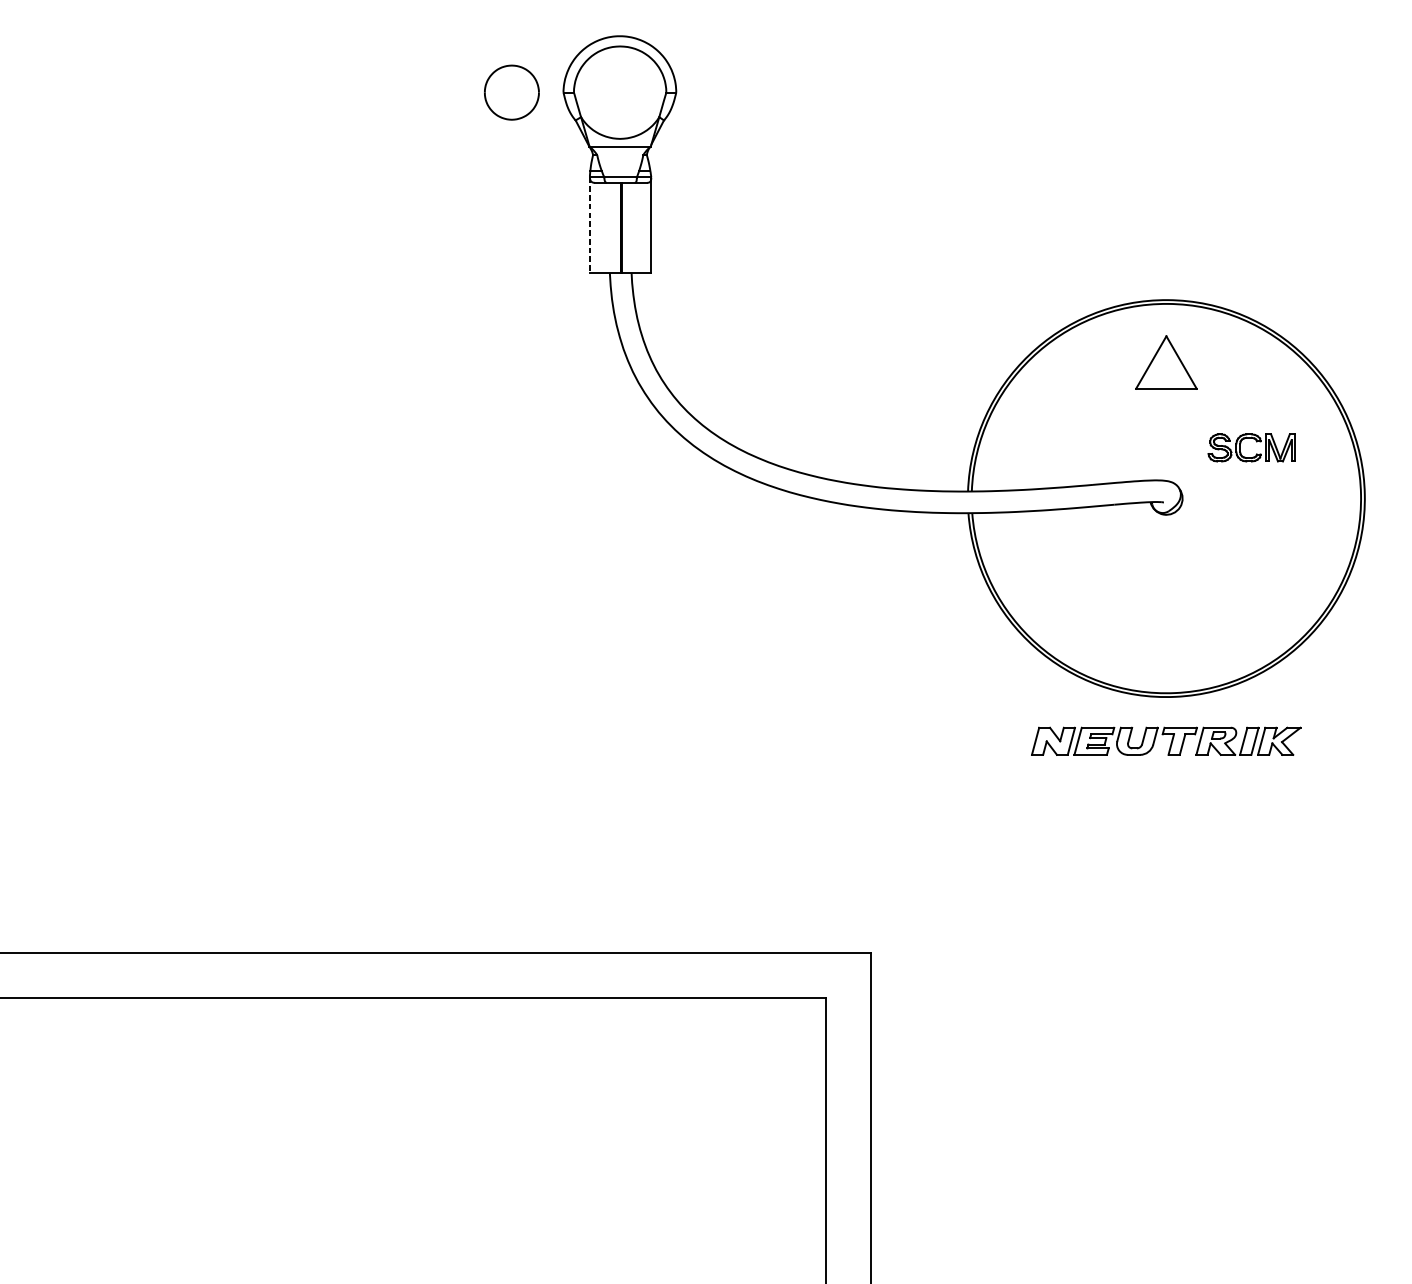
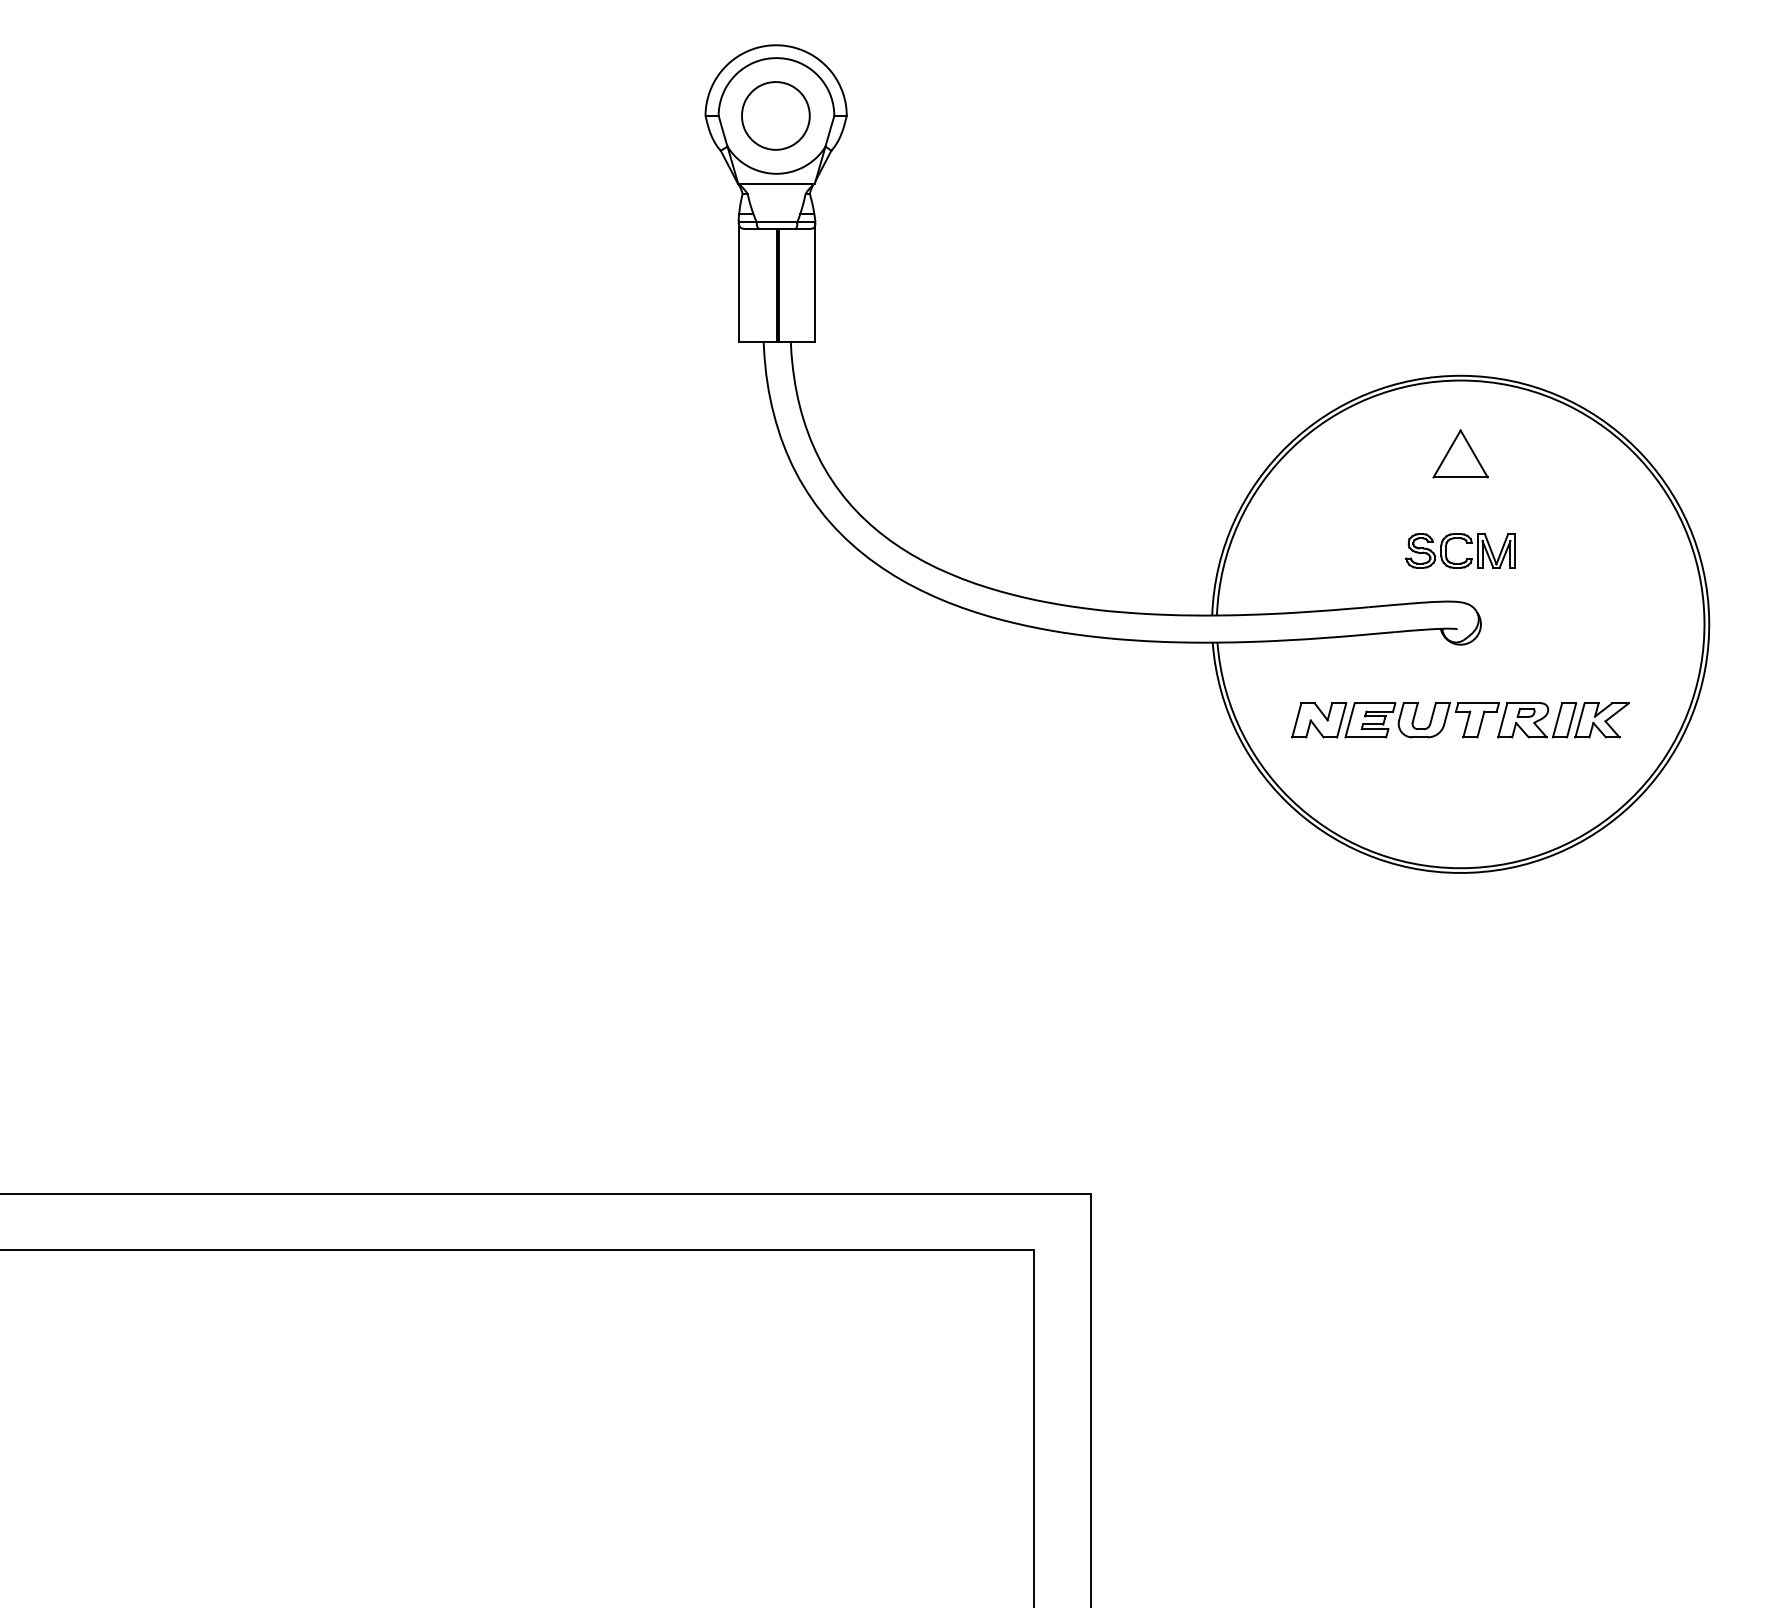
part: (511, 92) -> (775, 115), moved
line: (589, 225) -> (738, 282), dashed -> solid
part: (1166, 362) -> (1460, 453), size x0.71
part: (1256, 442) -> (1466, 543), moved
part: (1171, 742) -> (1466, 721), moved

